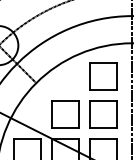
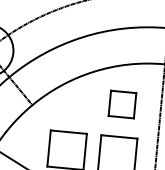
part: (103, 76) -> (122, 104), size x0.7

